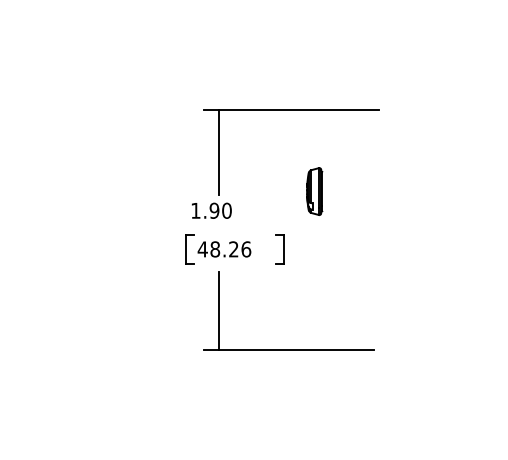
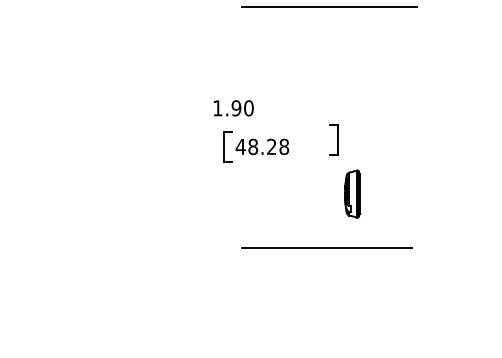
line: (219, 152) -> (257, 50), removed
part: (314, 191) -> (352, 194), moved
text: (211, 210) -> (233, 108), moved
text: (246, 249) -> (284, 147), 48.26 -> 48.28
part: (279, 249) -> (333, 140), moved
line: (219, 311) -> (257, 209), removed

